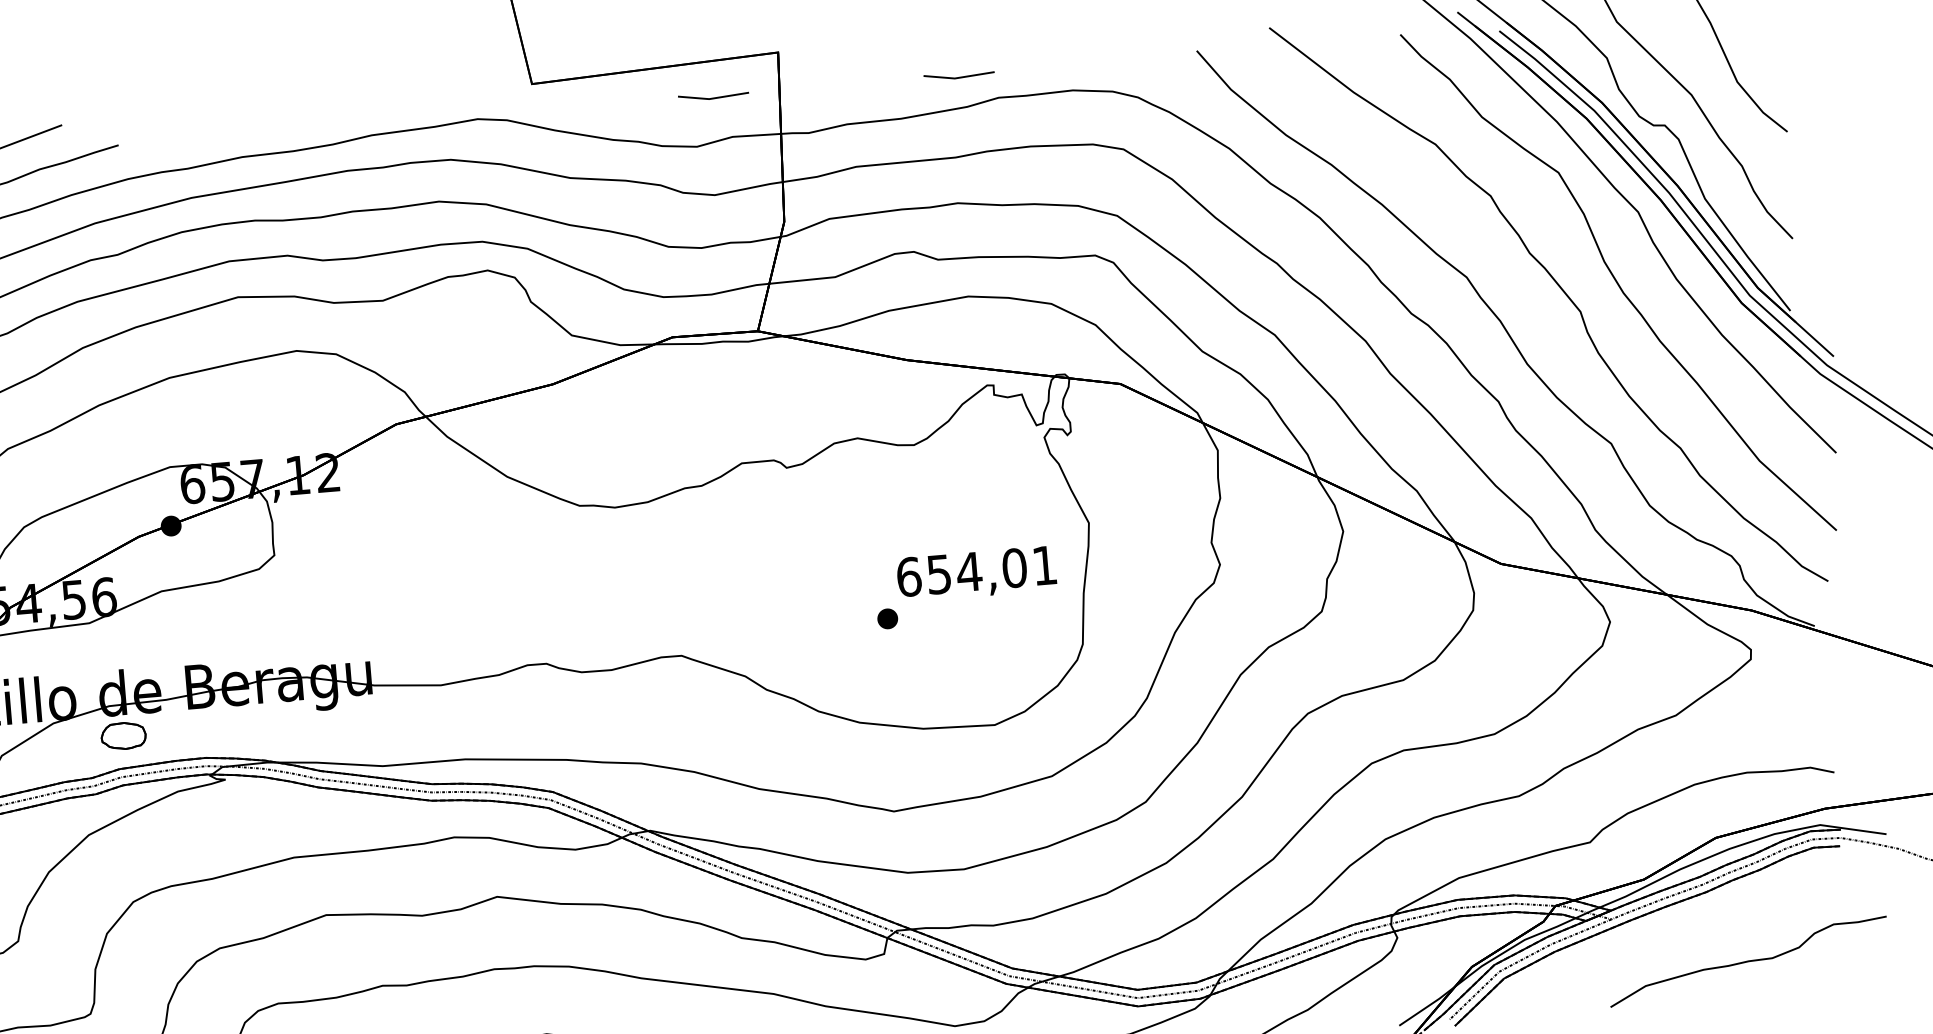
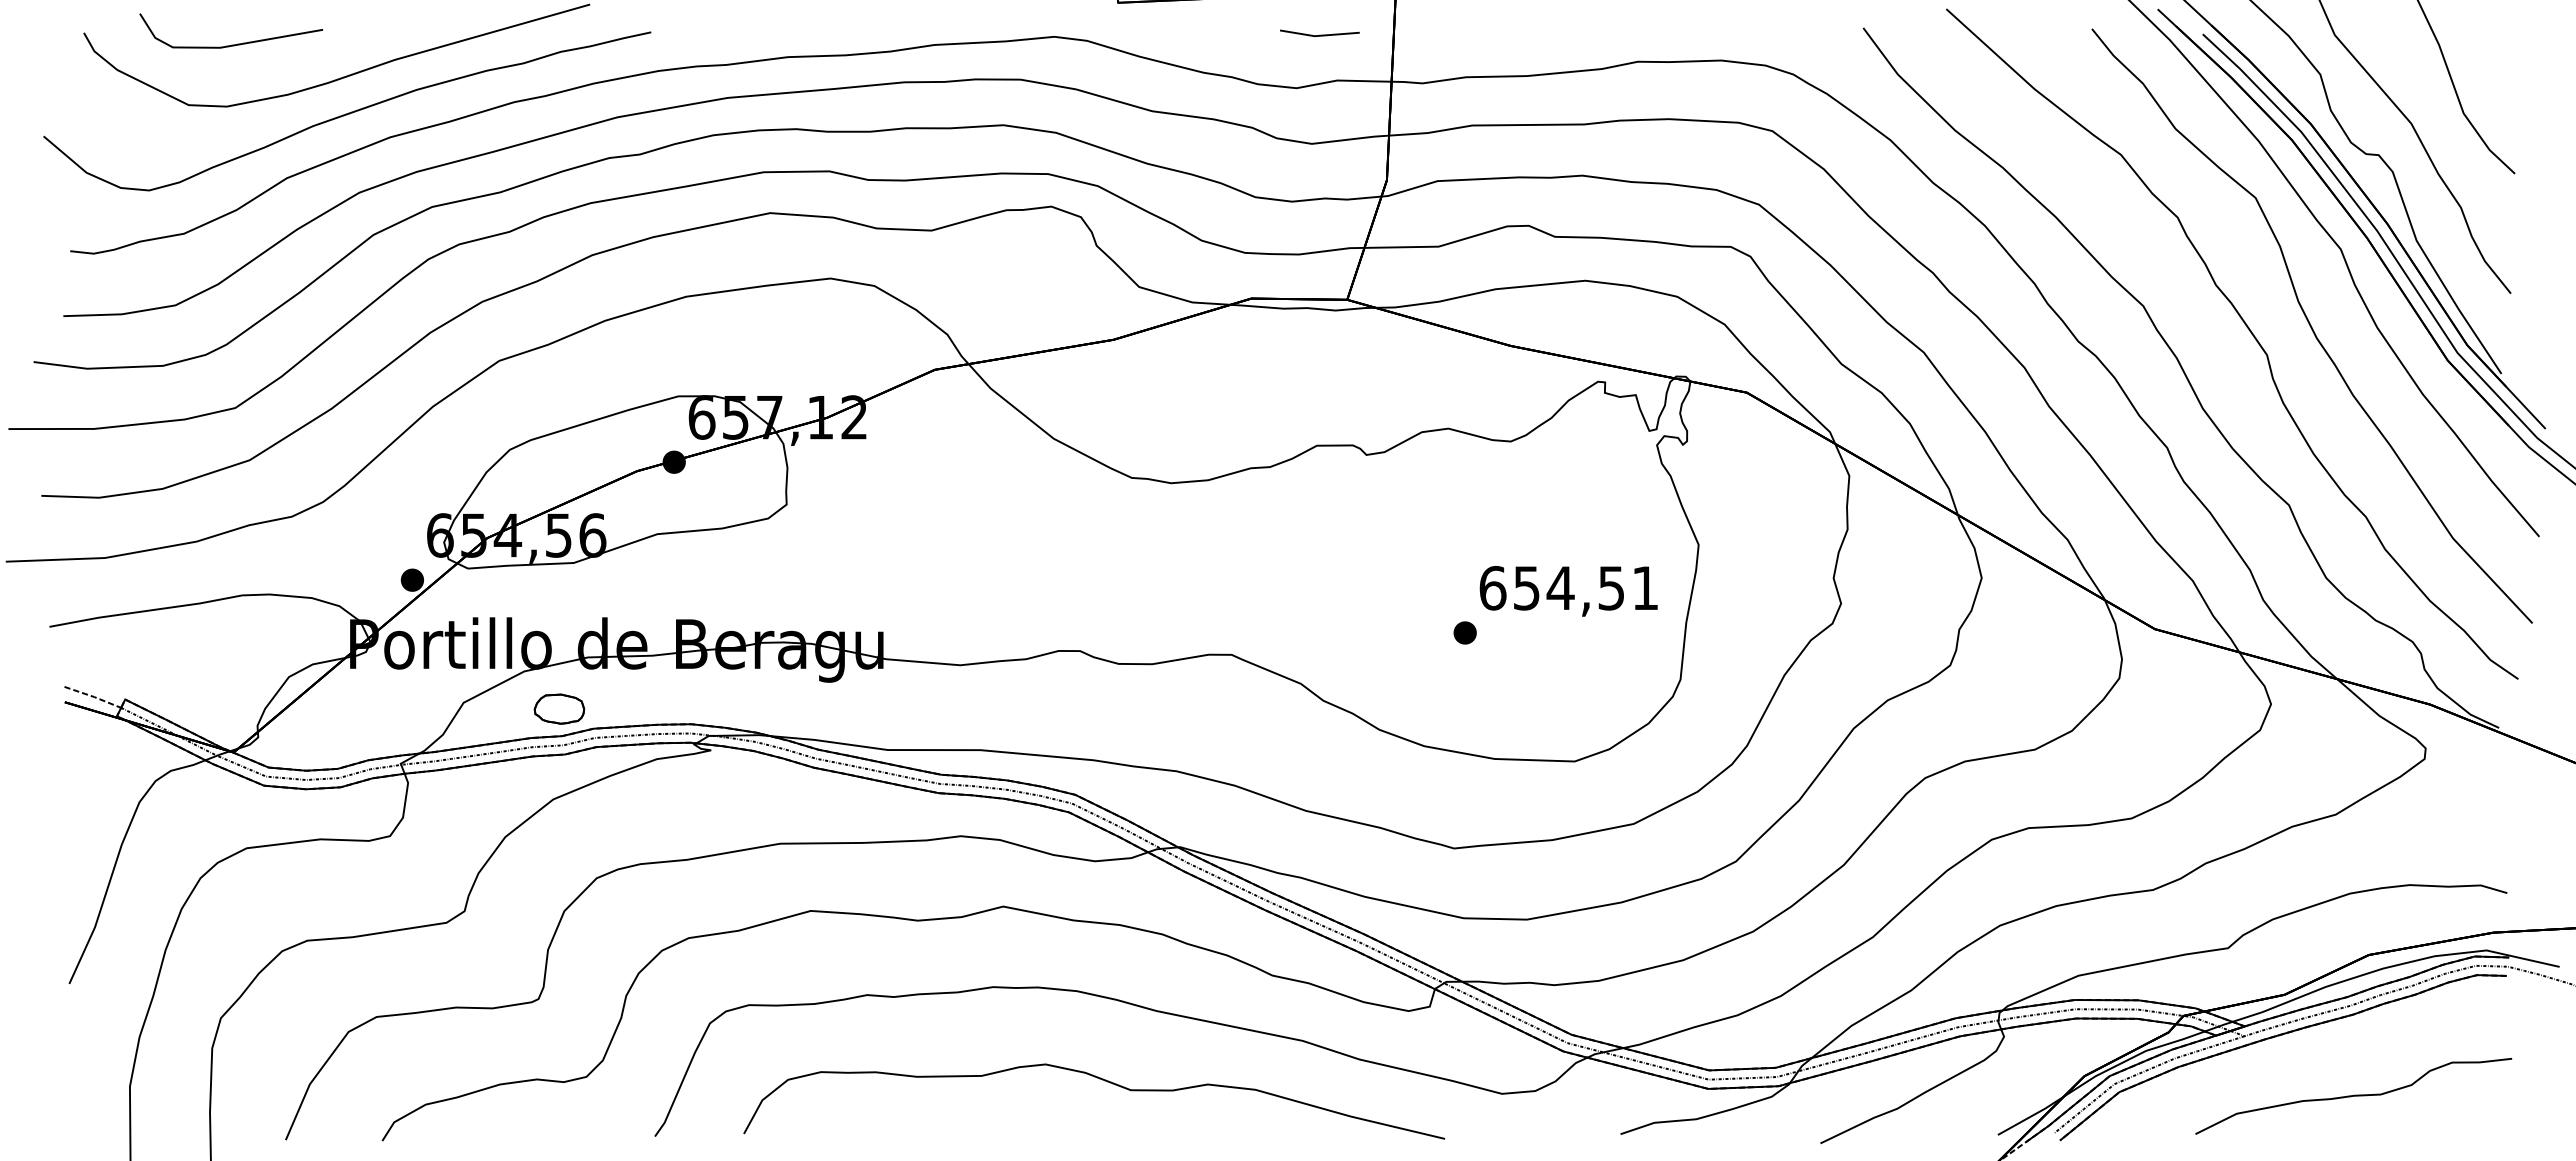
line: (958, 76) -> (1595, 34), removed
text: (1014, 567) -> (1611, 587), 654,01 -> 654,51
part: (123, 735) -> (559, 708), moved
curve: (1748, 961) -> (2353, 1095), moved

